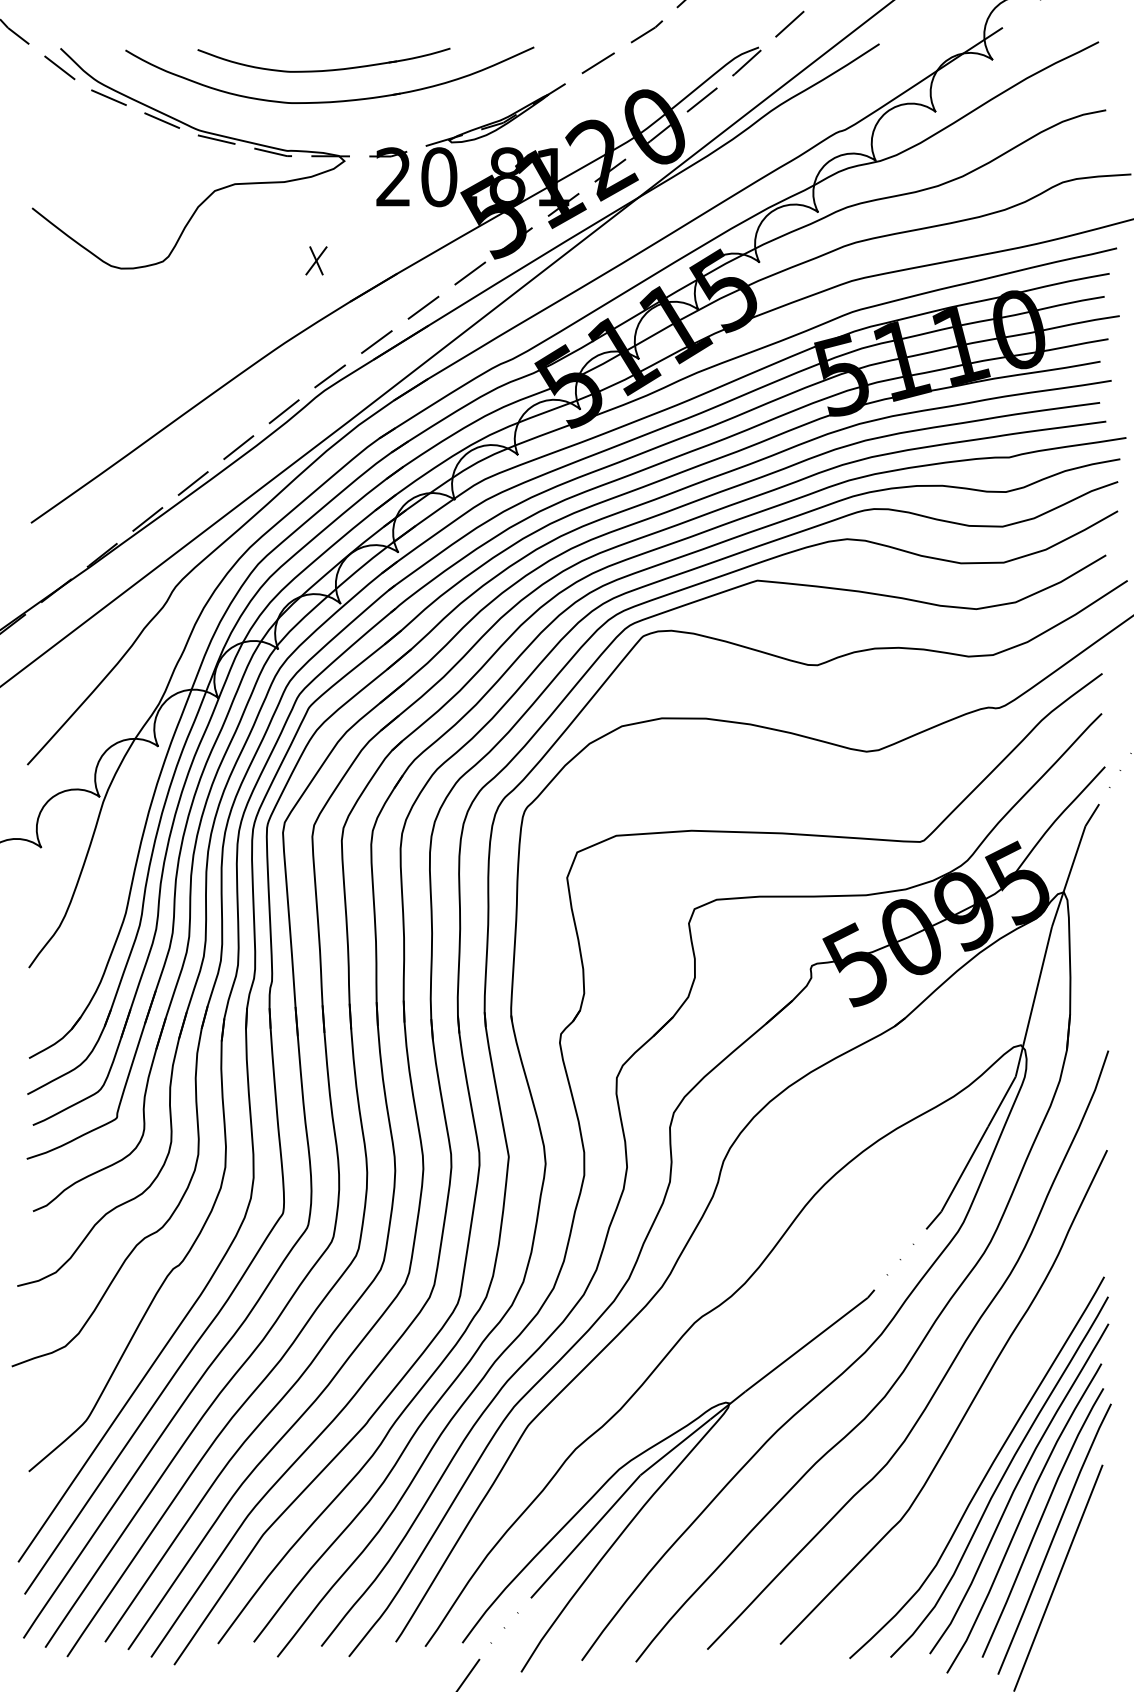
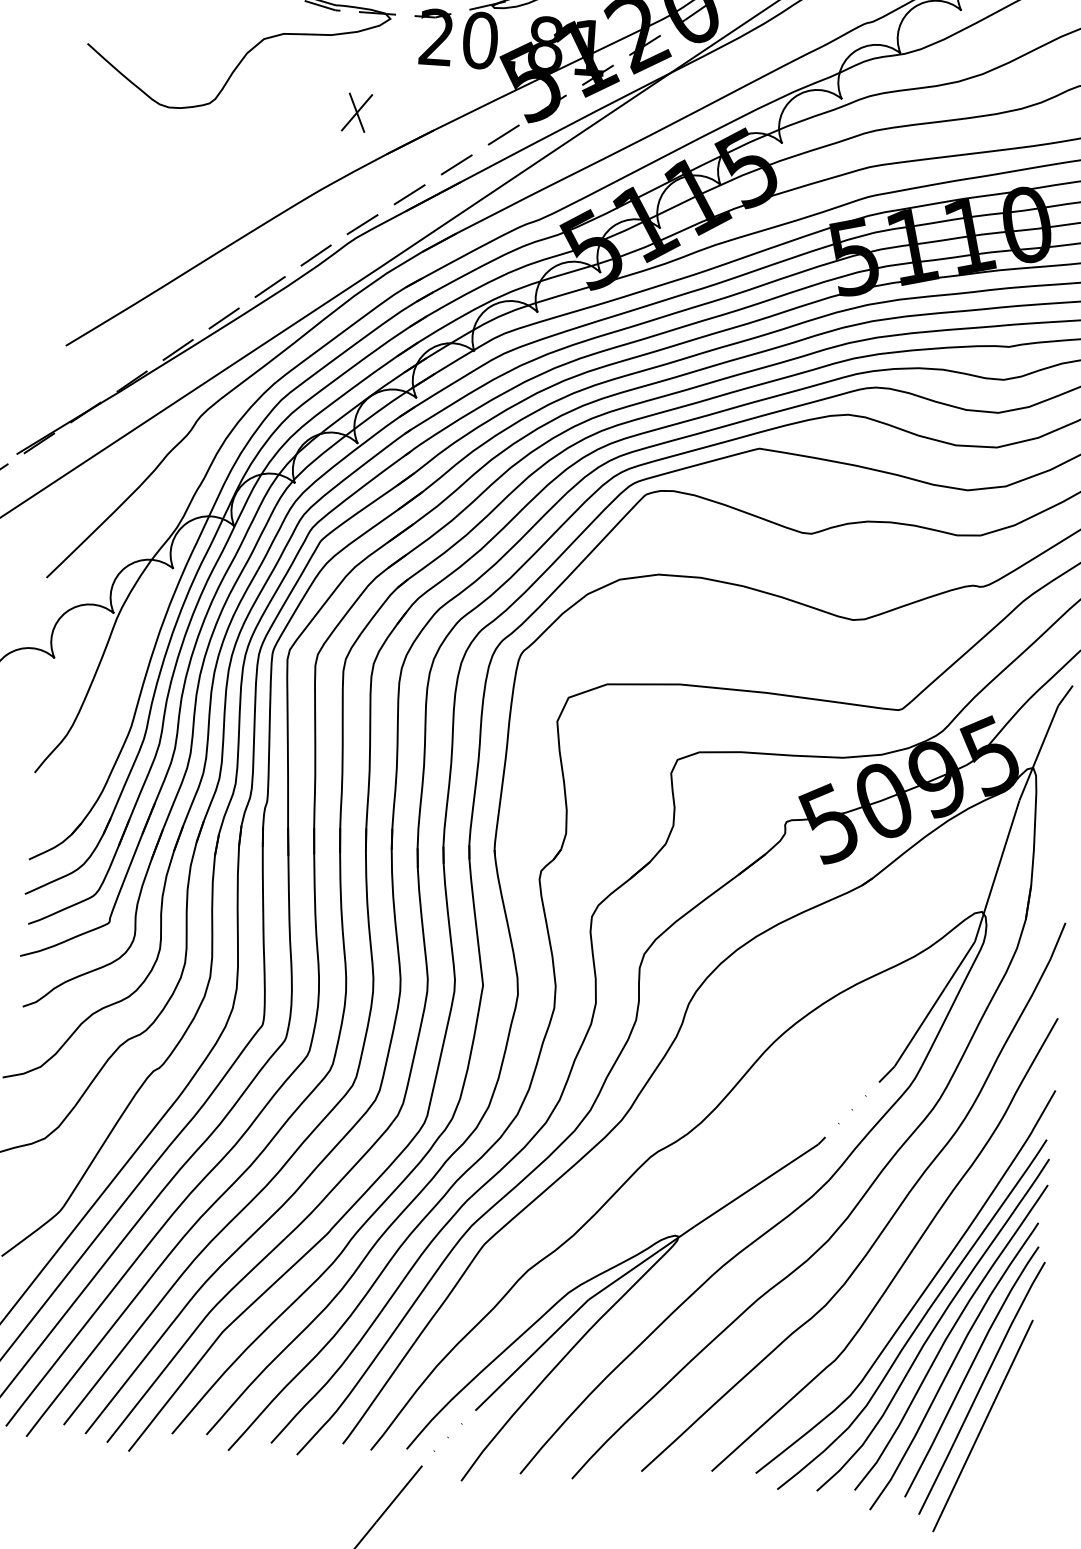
part: (316, 260) -> (357, 112), size x1.43
curve: (984, 1446) -> (920, 1294), added

